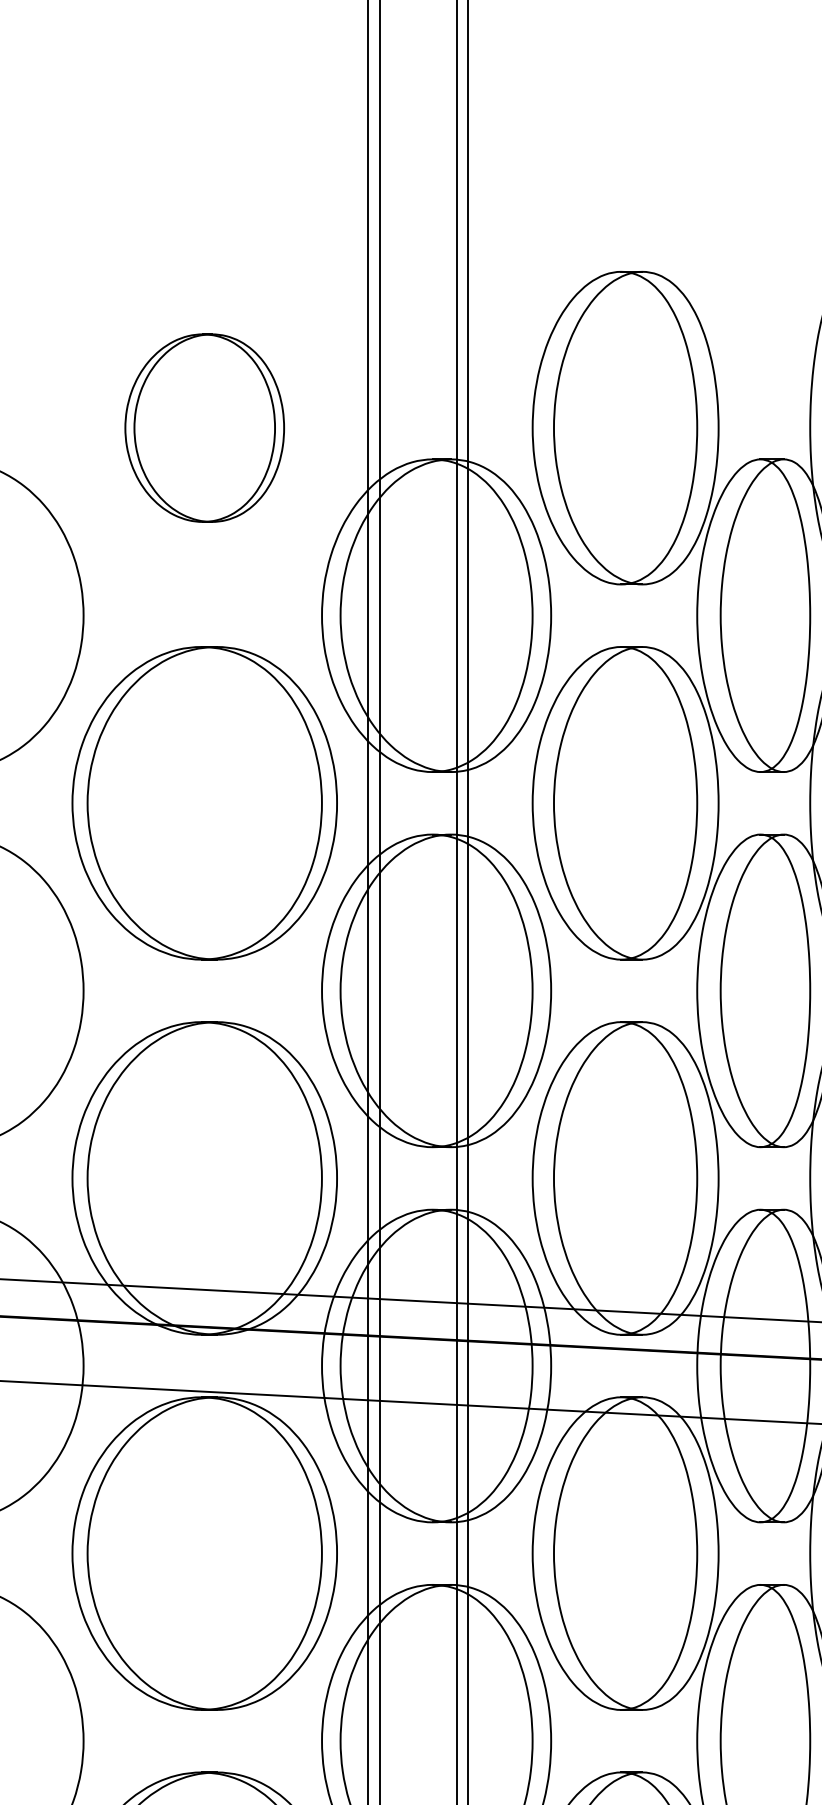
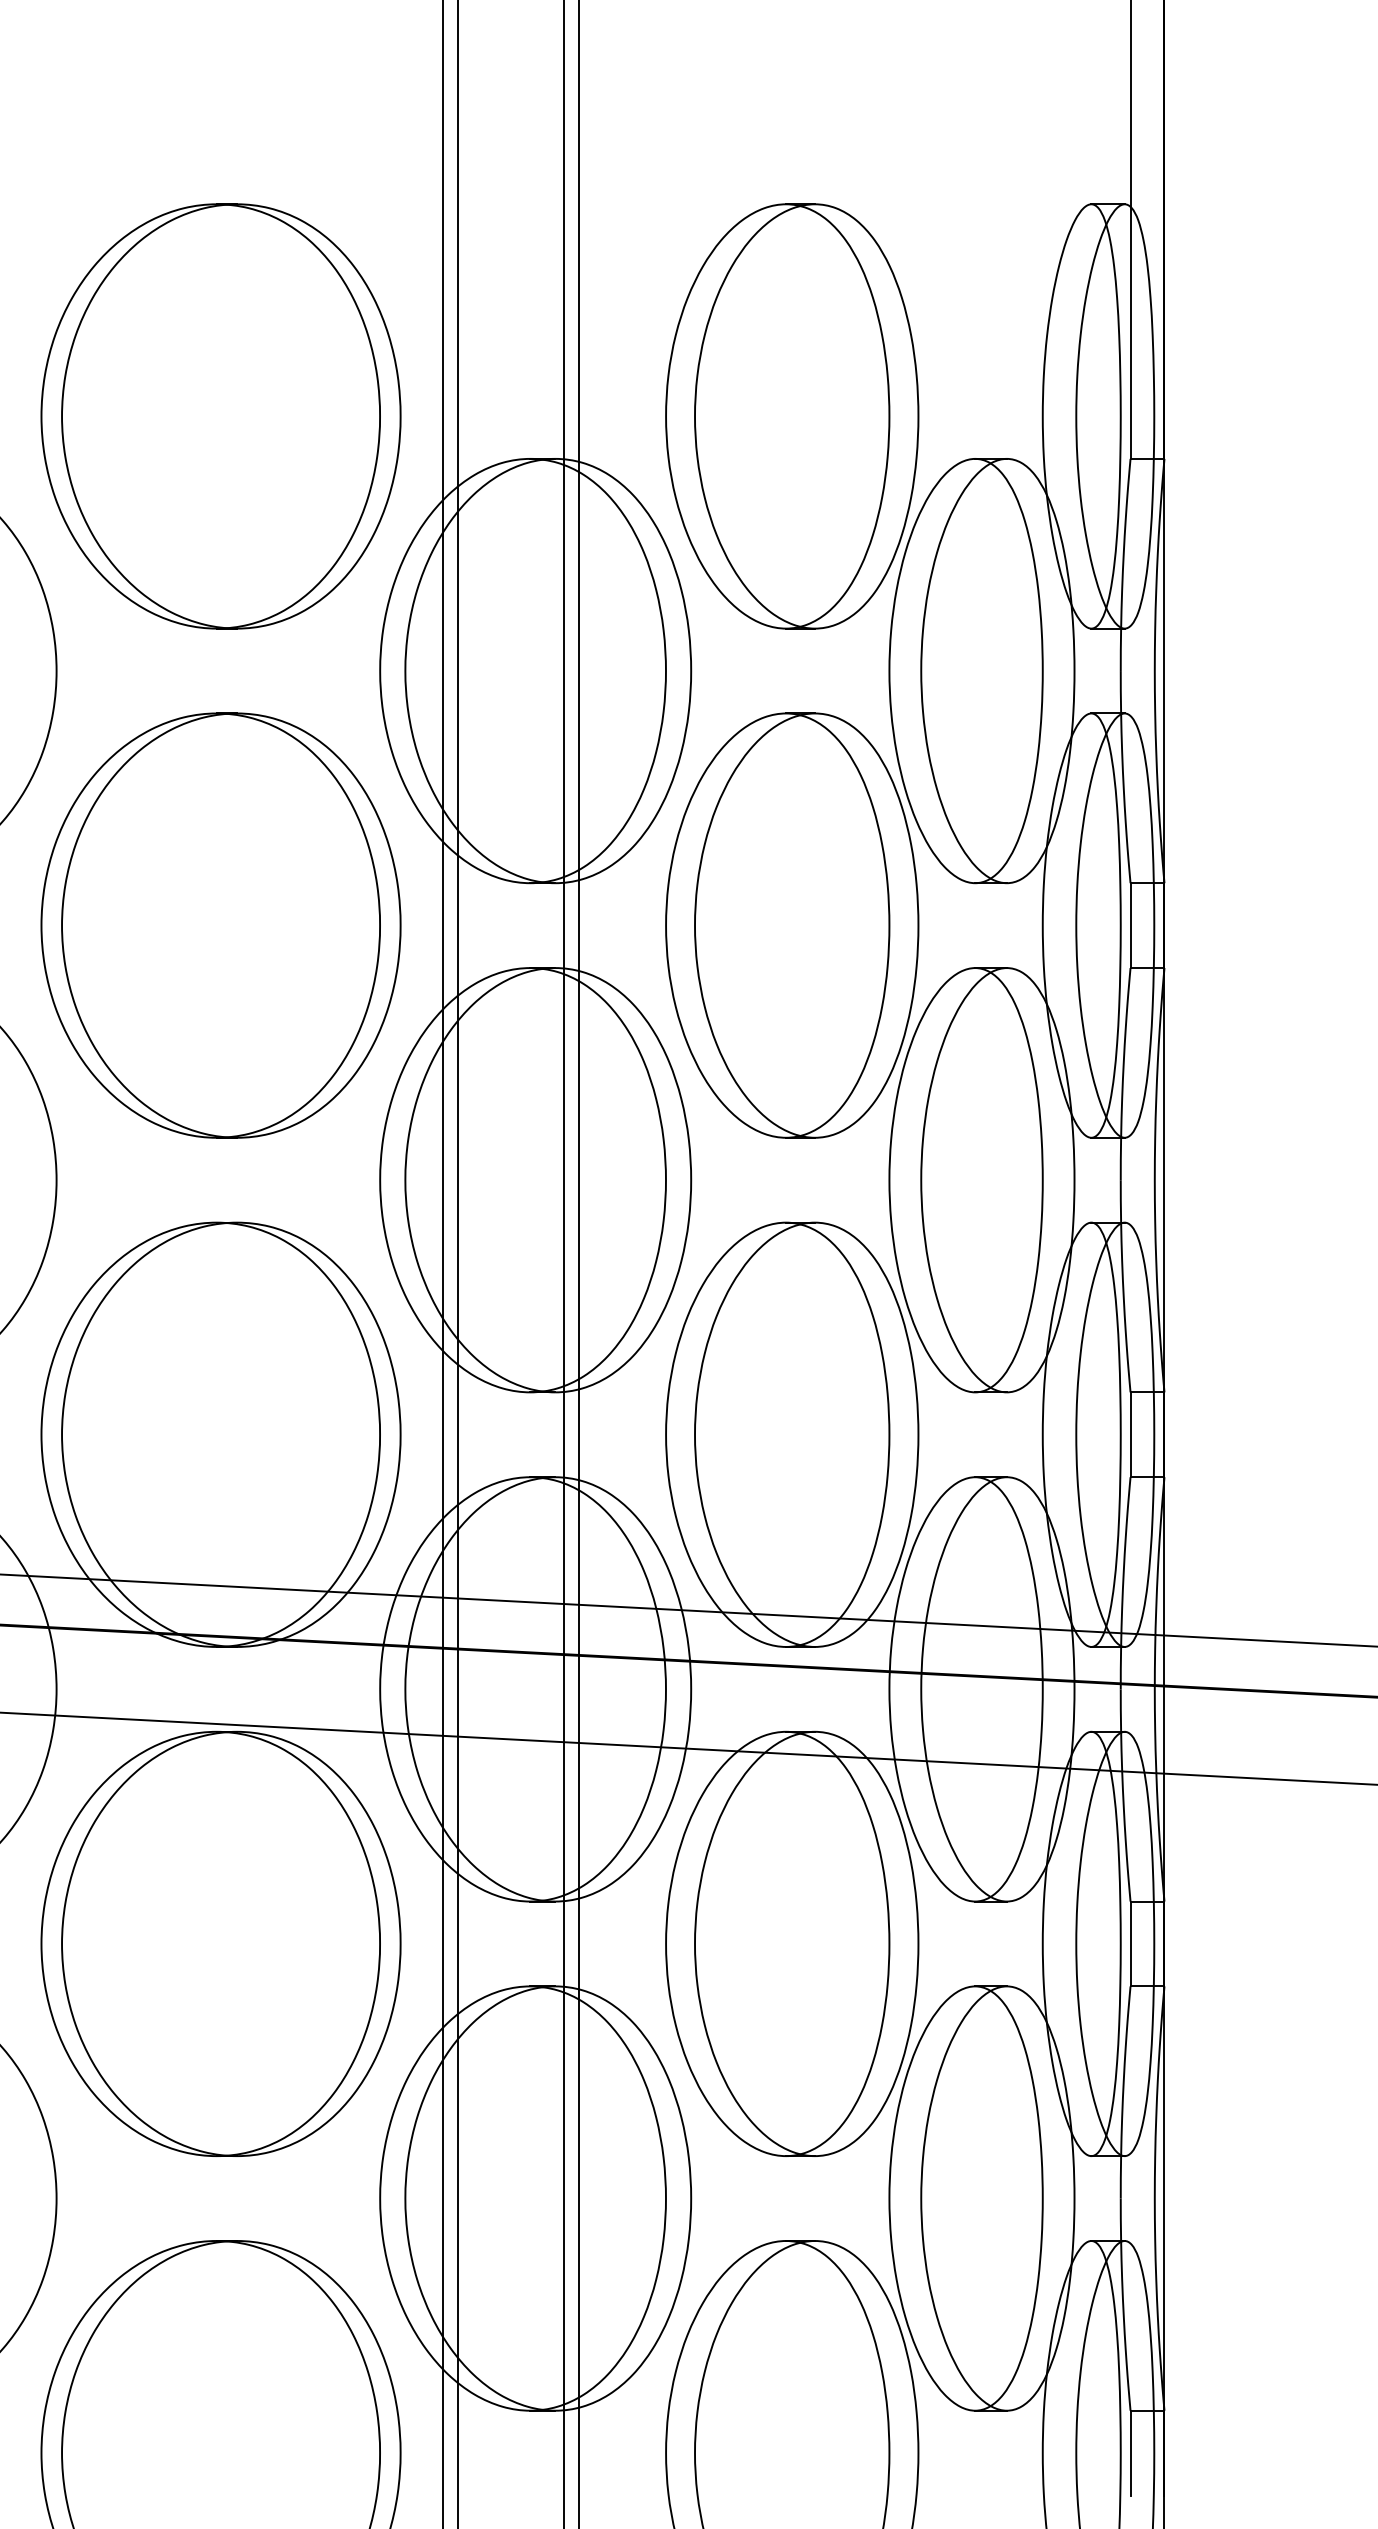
part: (204, 428) -> (220, 416), size x1.67

